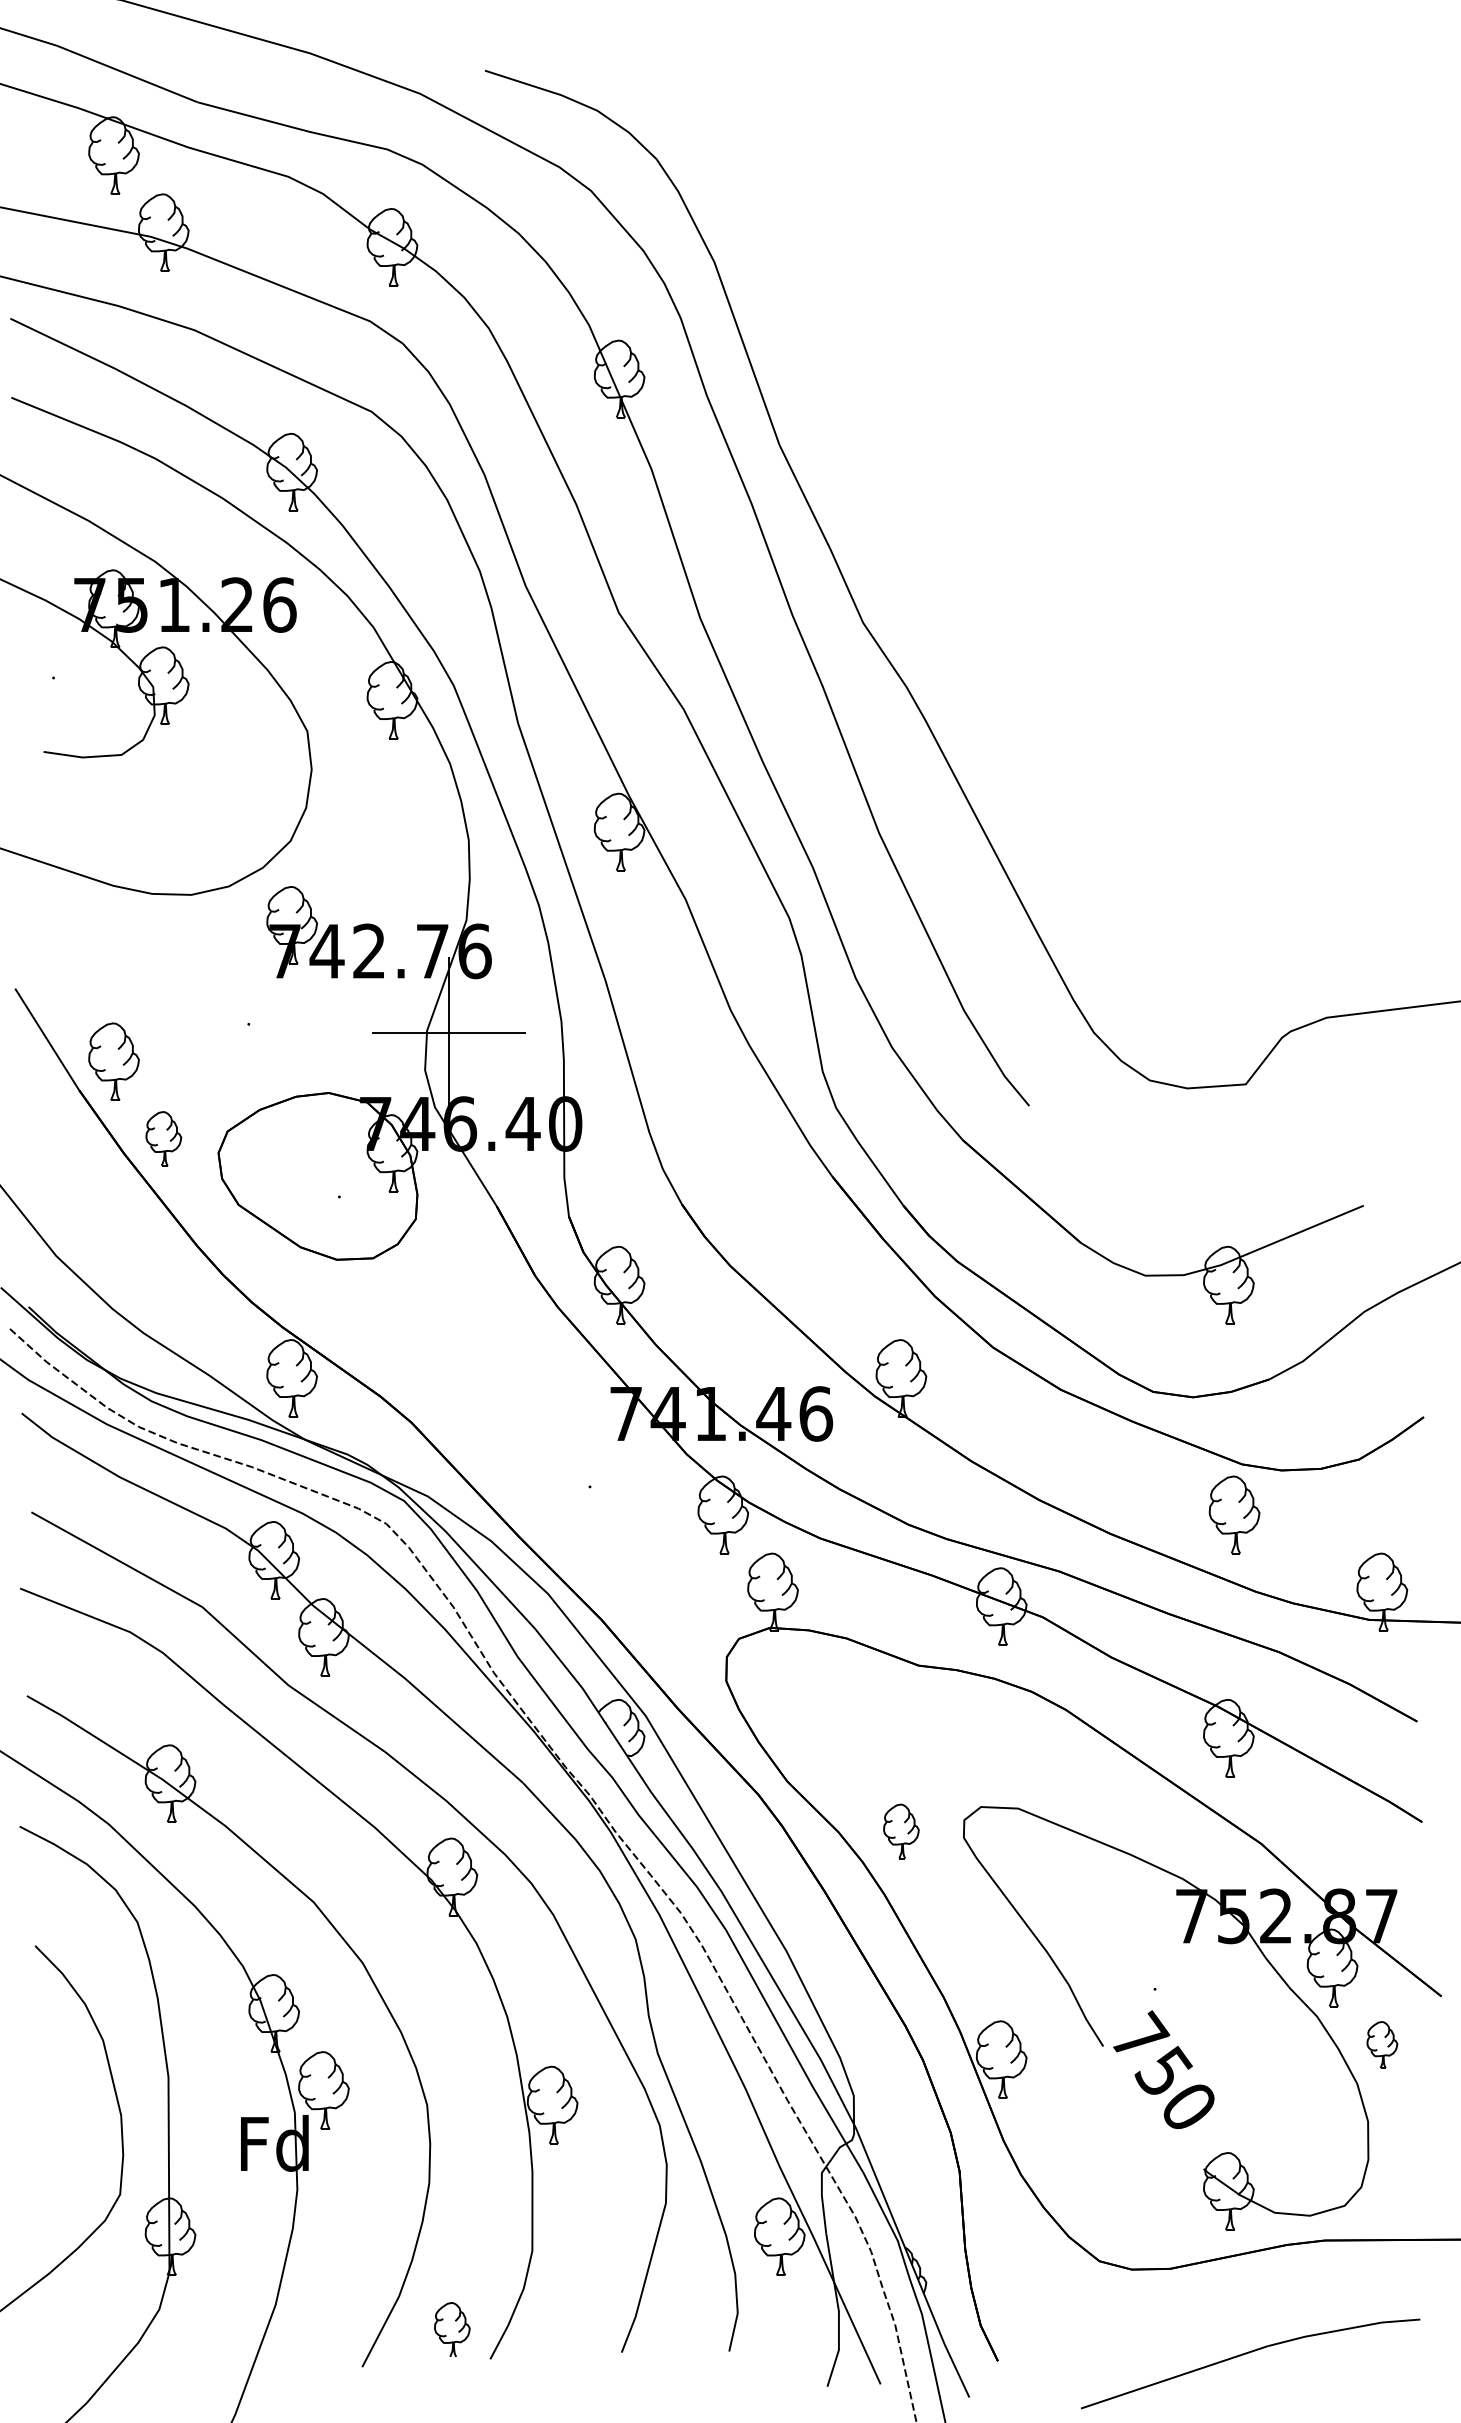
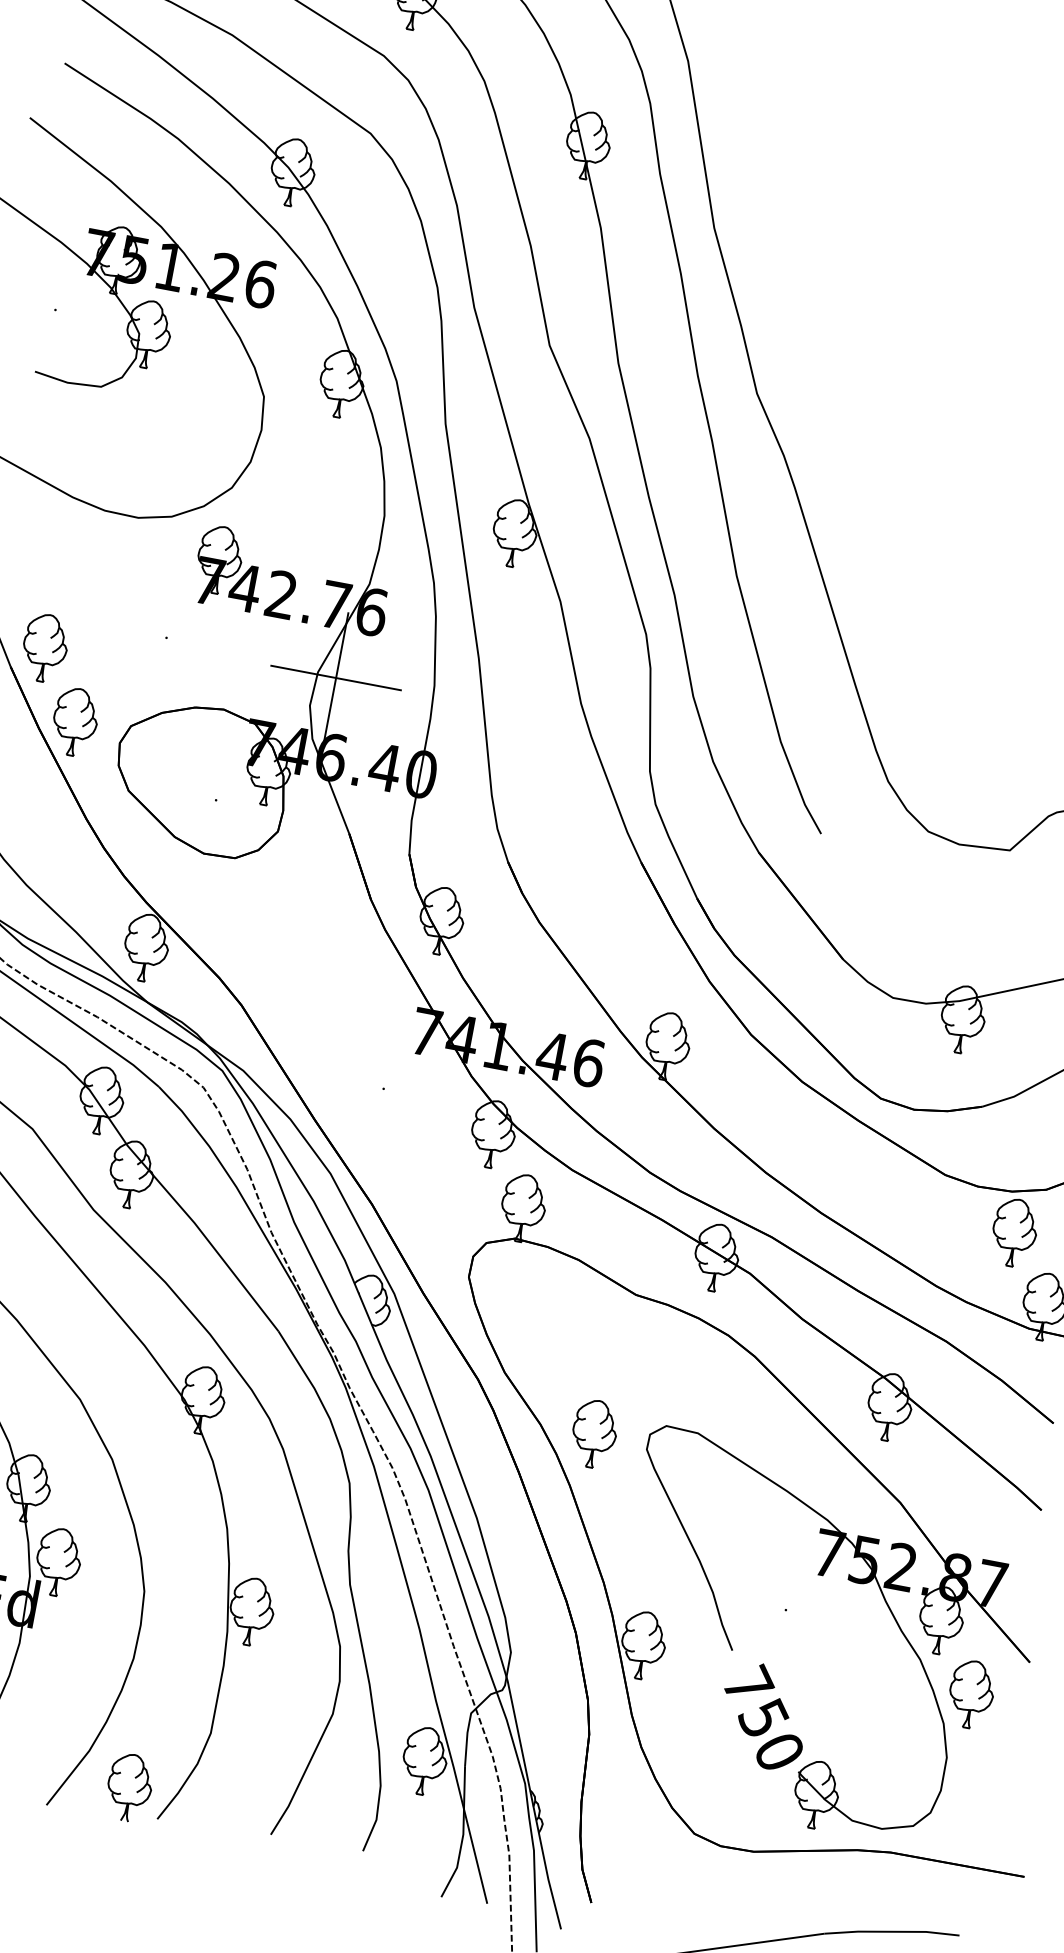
part: (163, 1138) -> (75, 721), size x1.43
part: (1234, 1514) -> (1014, 1232), moved
part: (901, 1831) -> (594, 1434), size x1.43
part: (1382, 2044) -> (971, 1694), size x1.67
text: (1163, 2069) -> (763, 1715), moved
part: (452, 2329) -> (129, 1787), size x1.43

